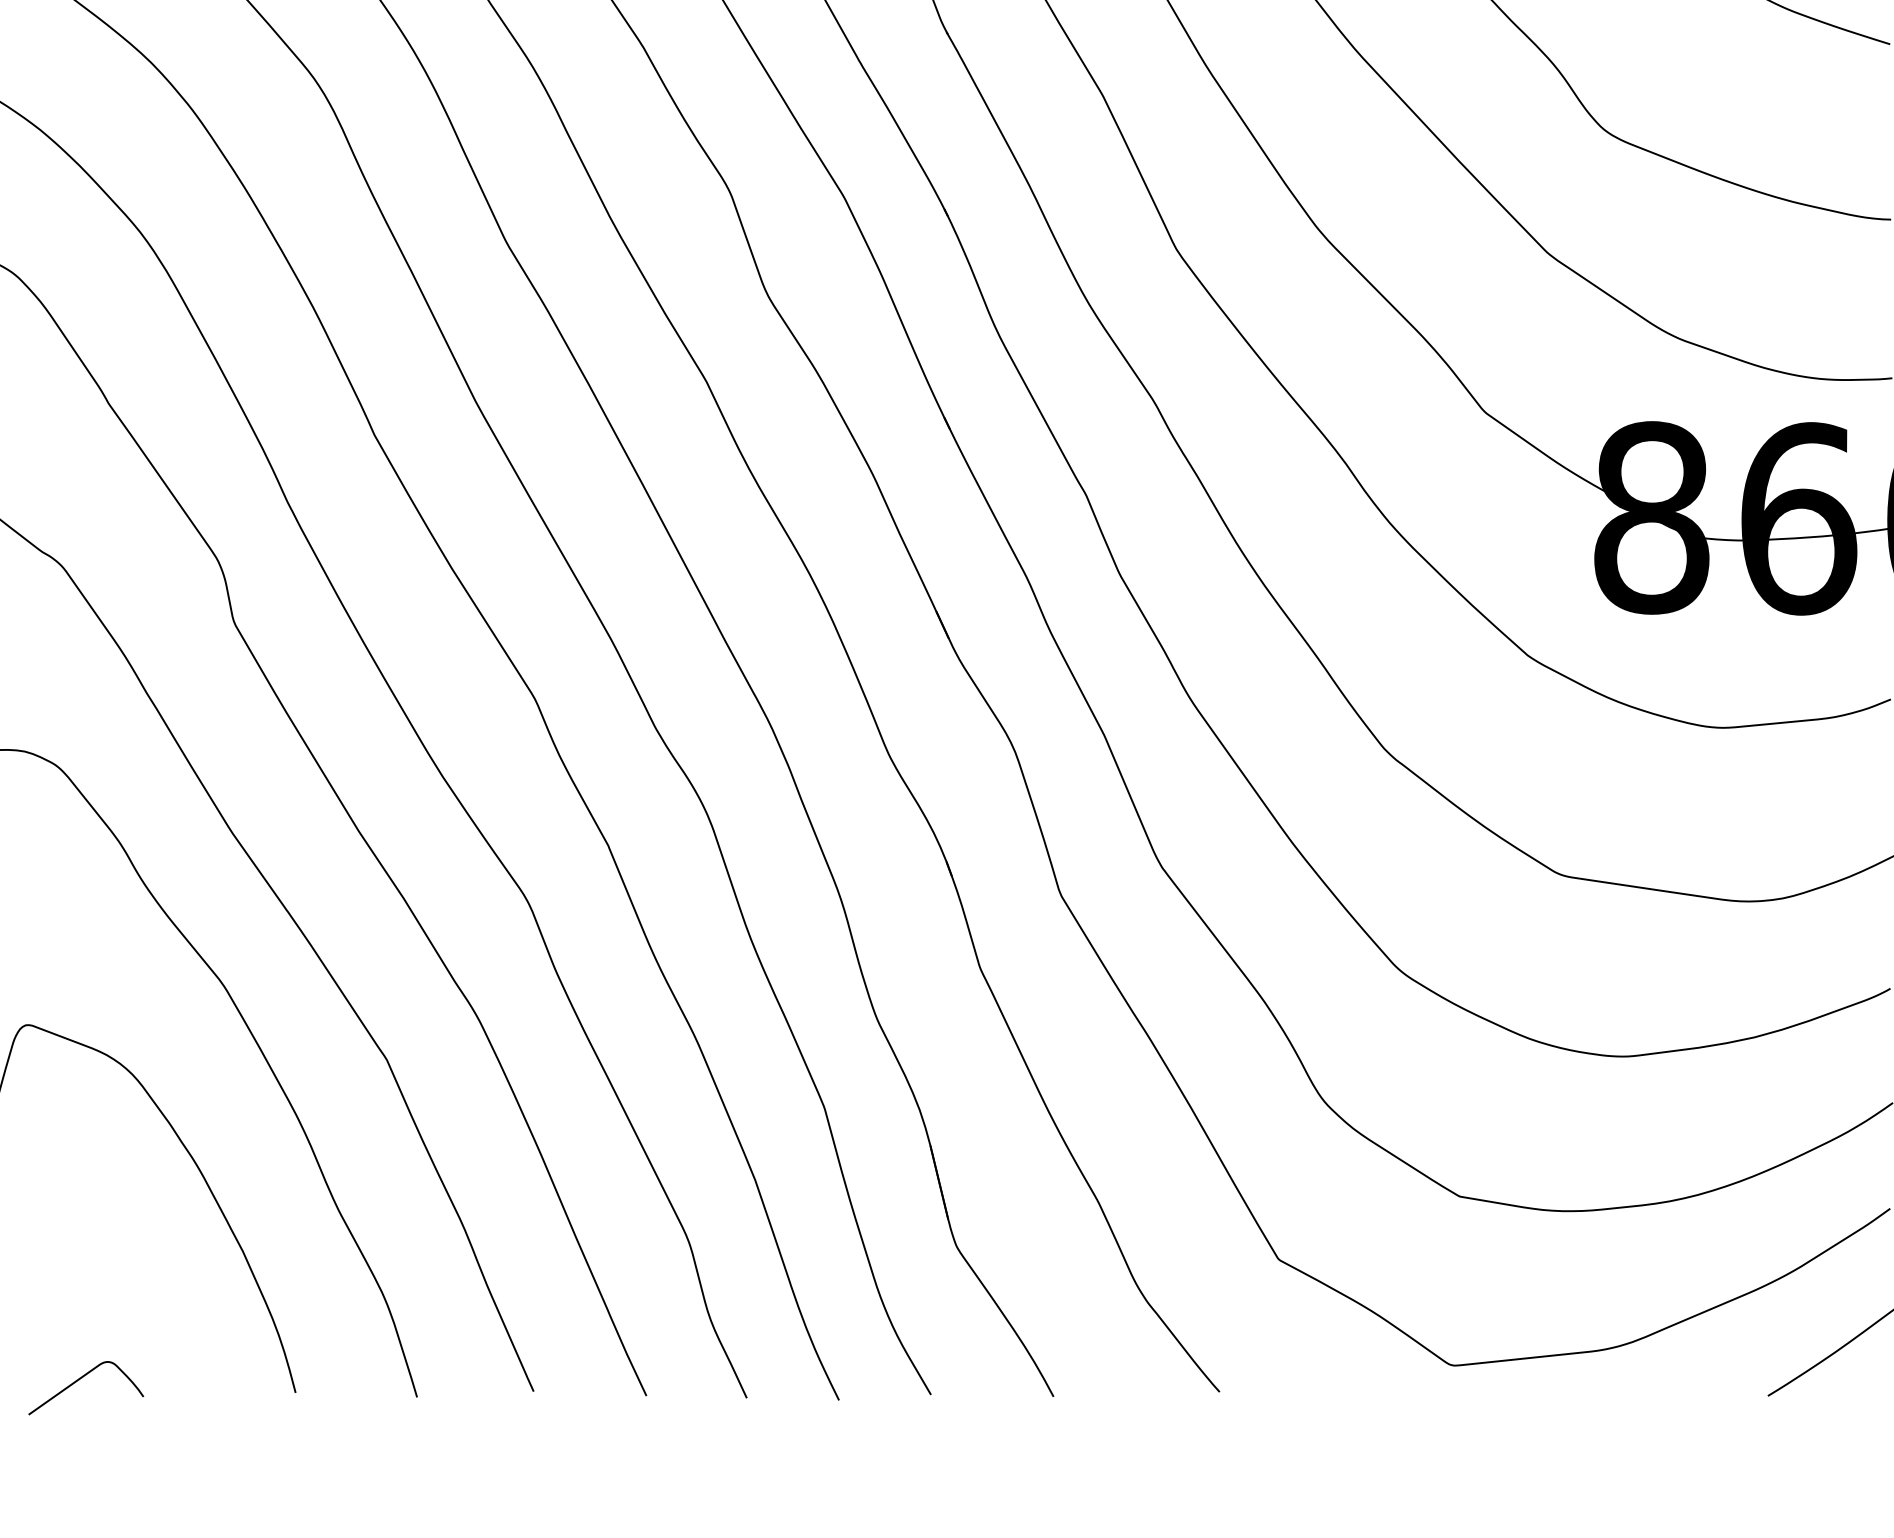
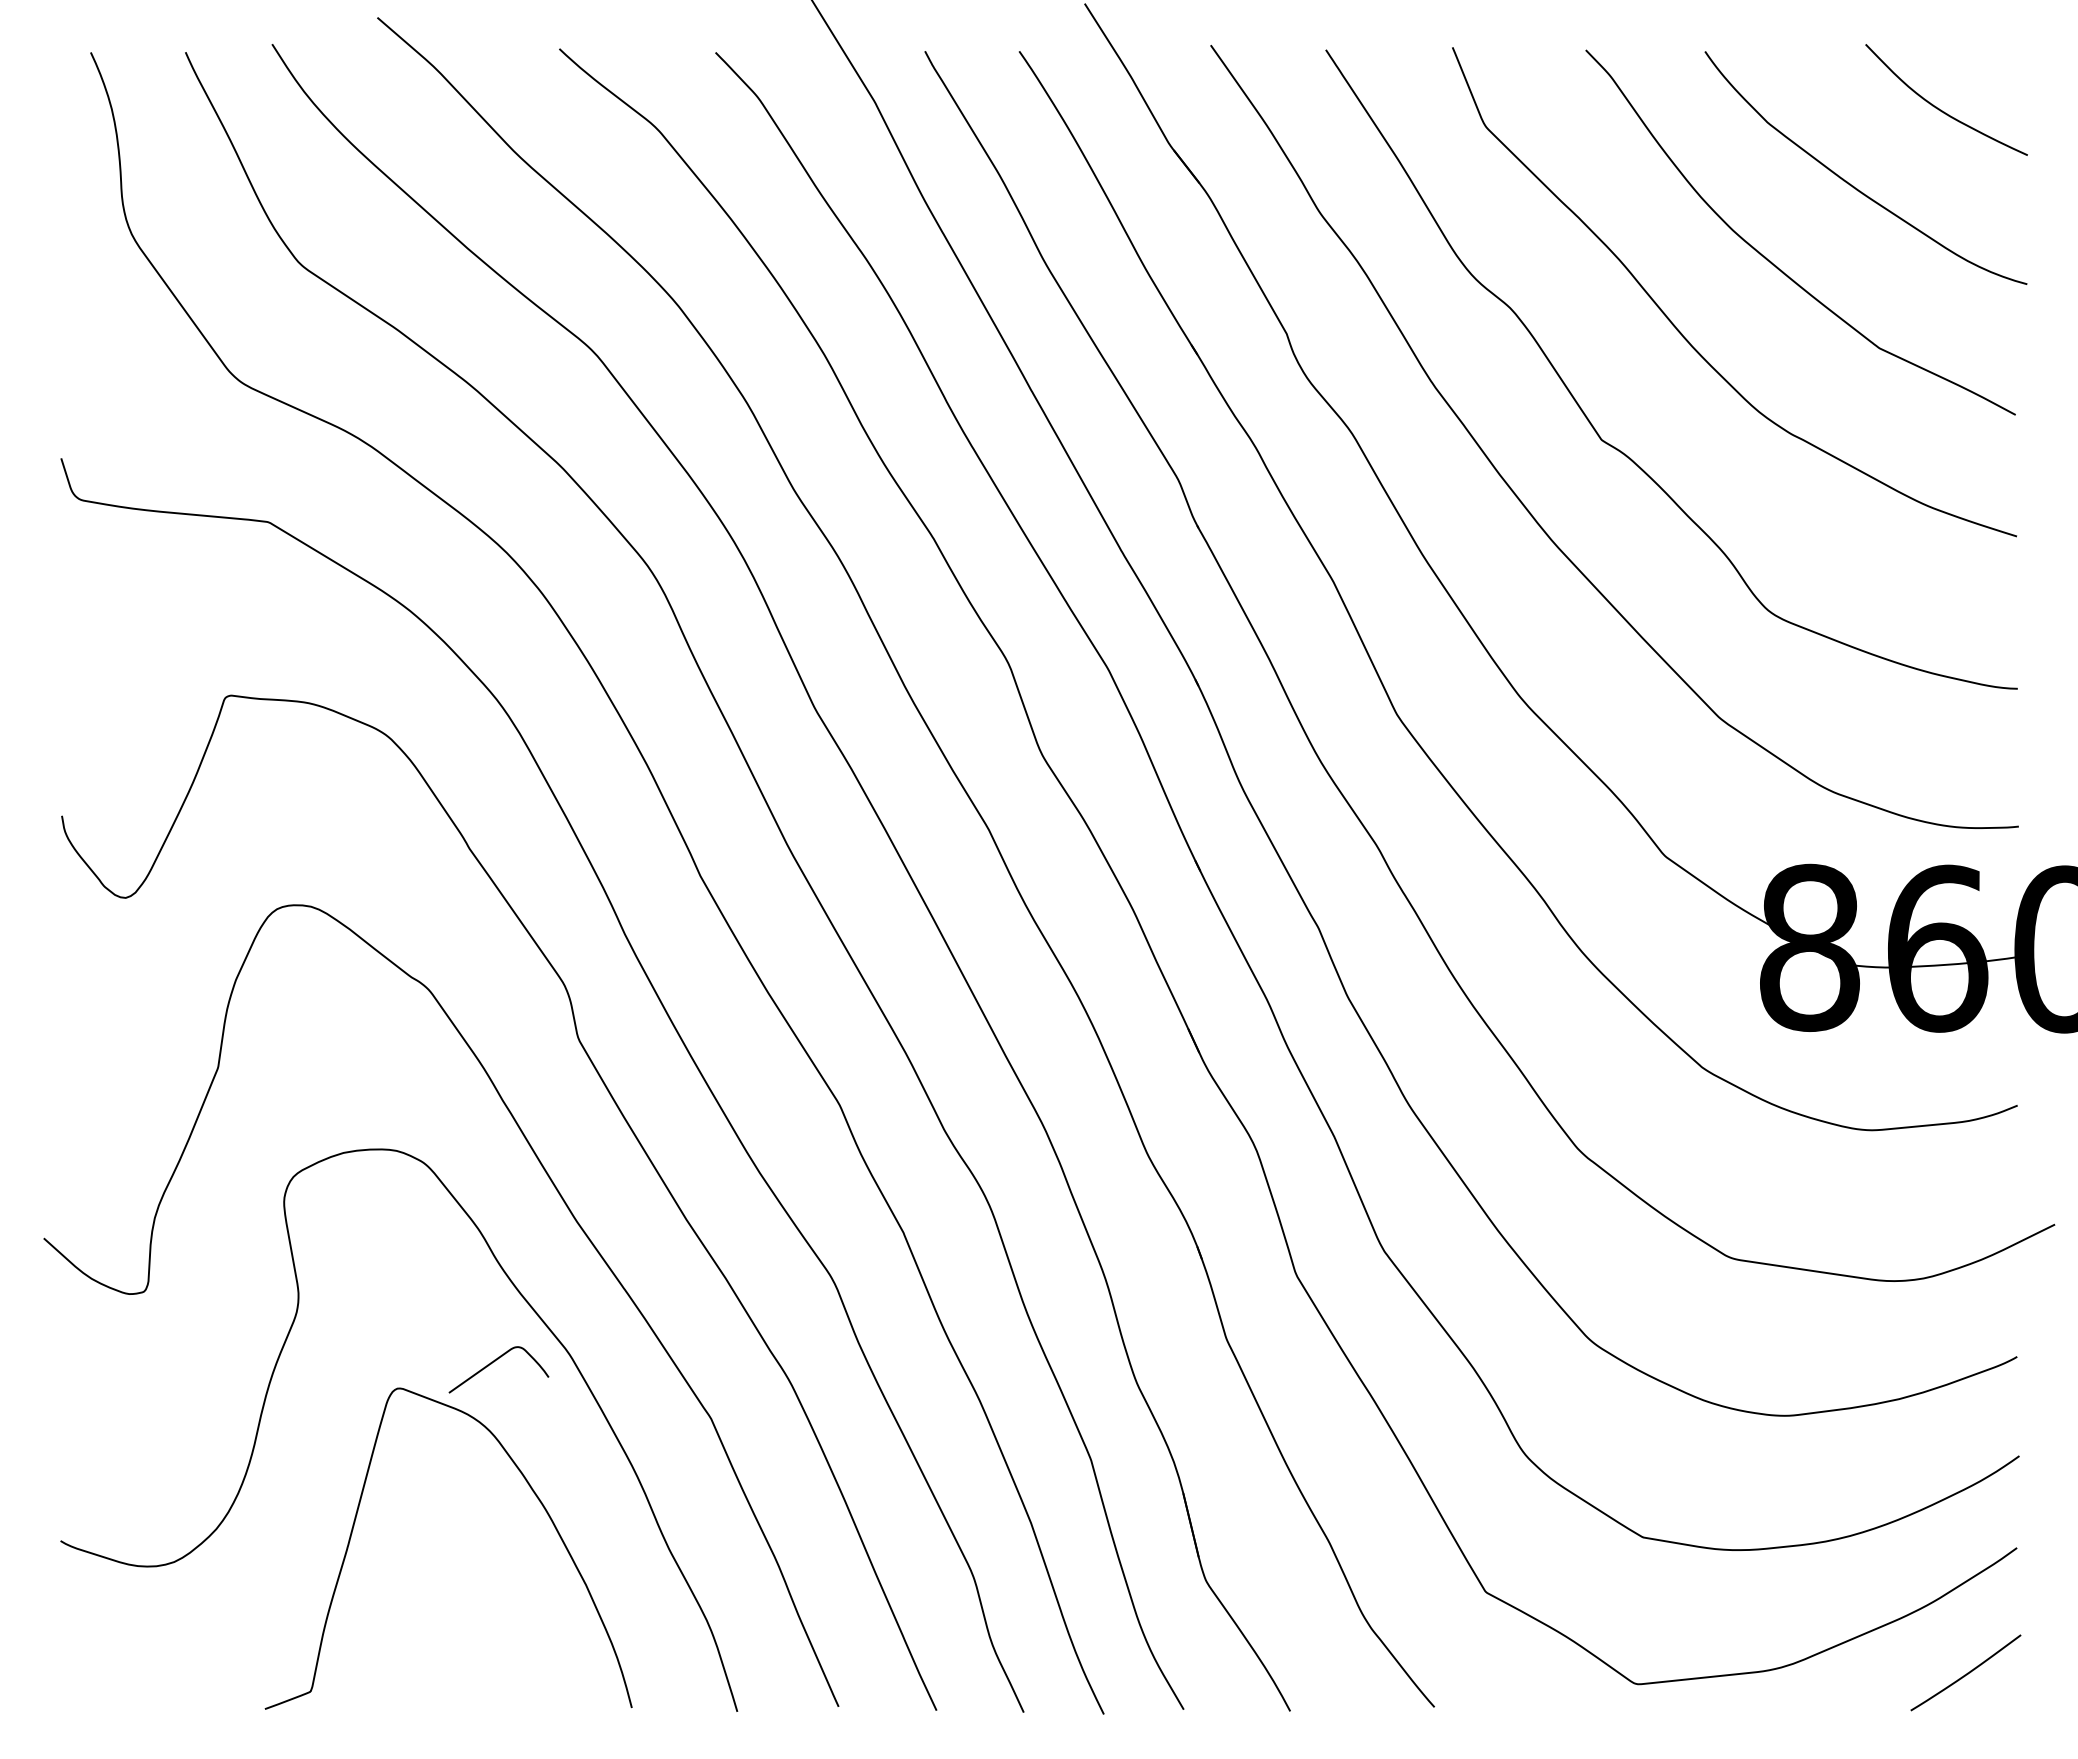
curve: (81, 1379) -> (494, 1362), moved

